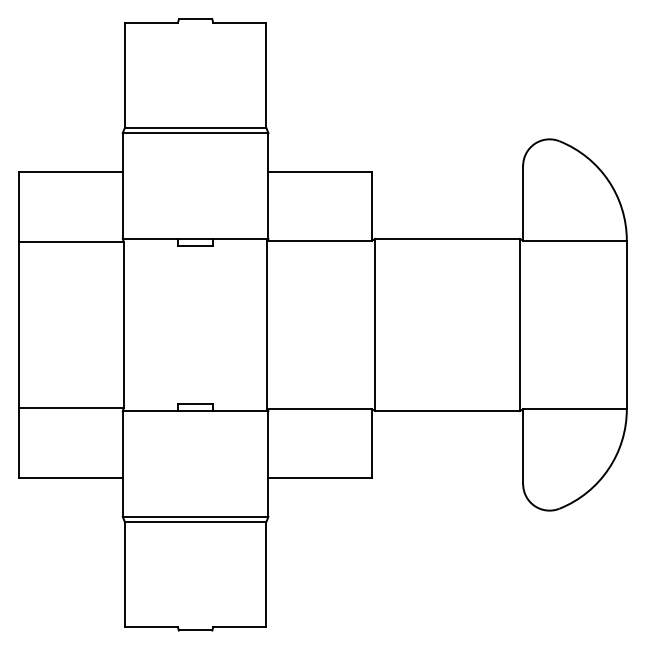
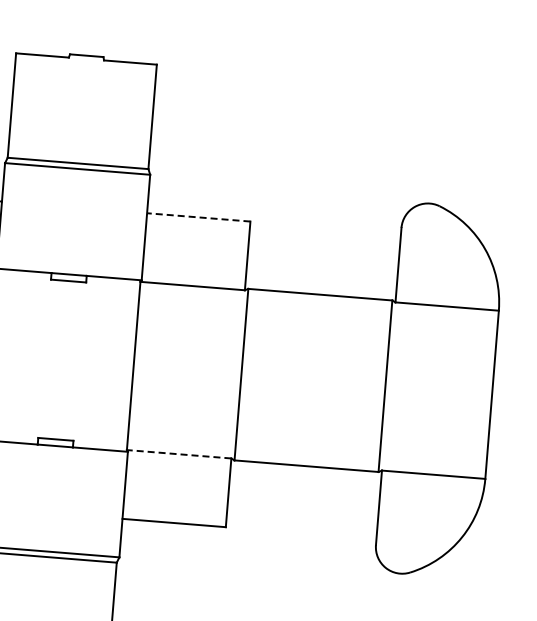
line: (320, 171) -> (199, 217), solid -> dashed
line: (319, 409) -> (178, 454), solid -> dashed

